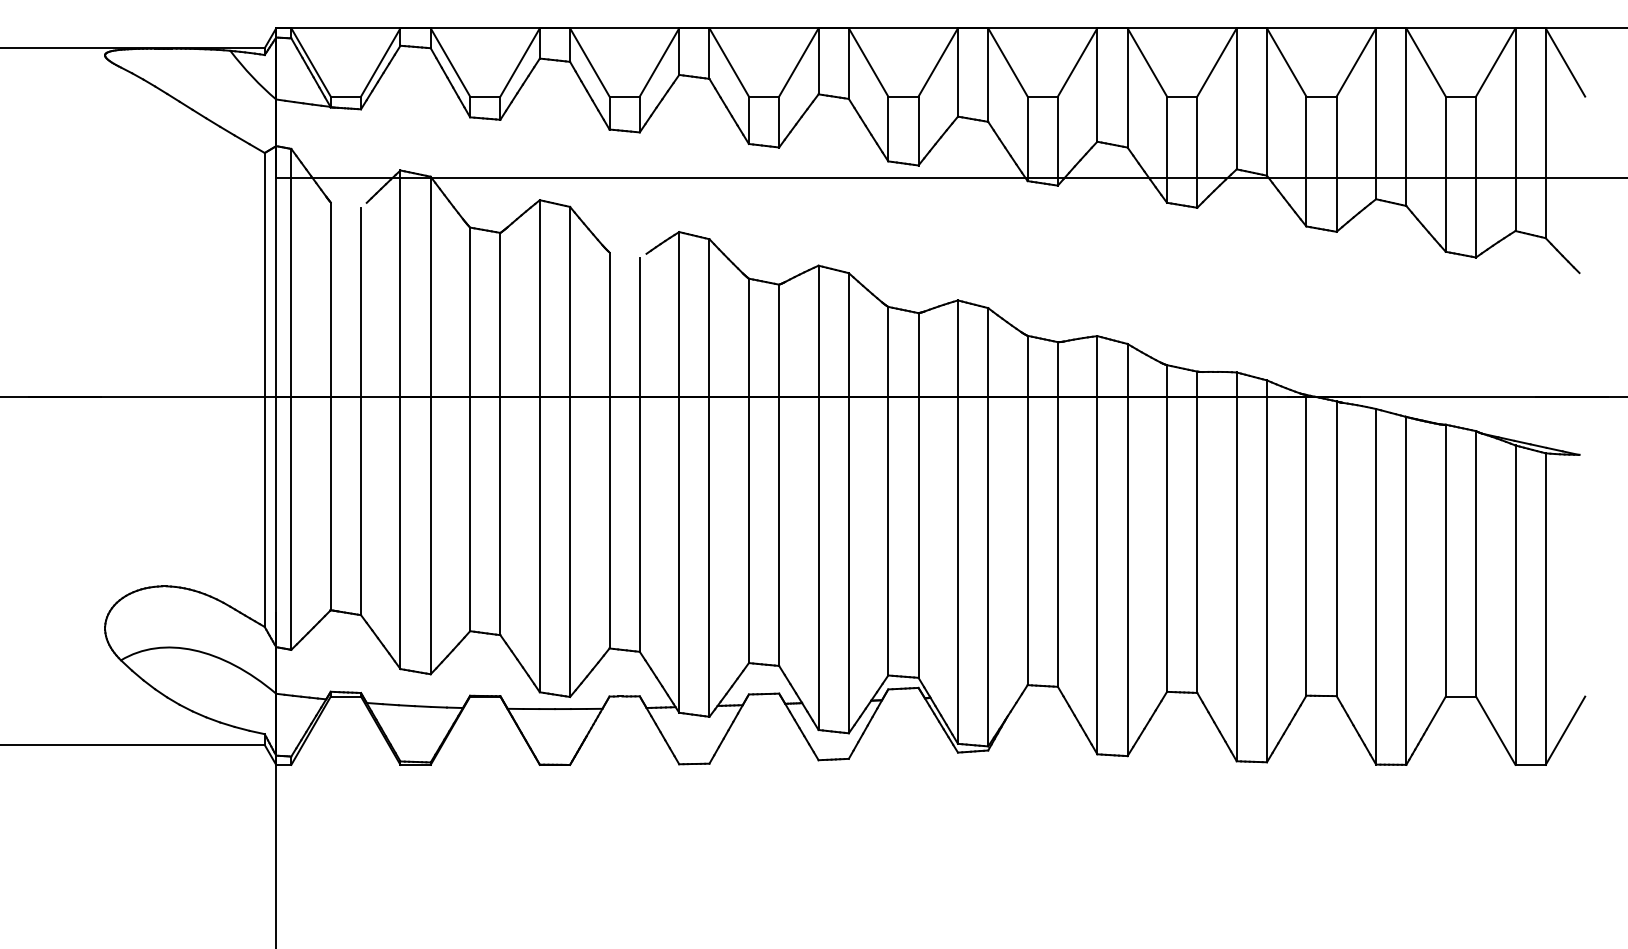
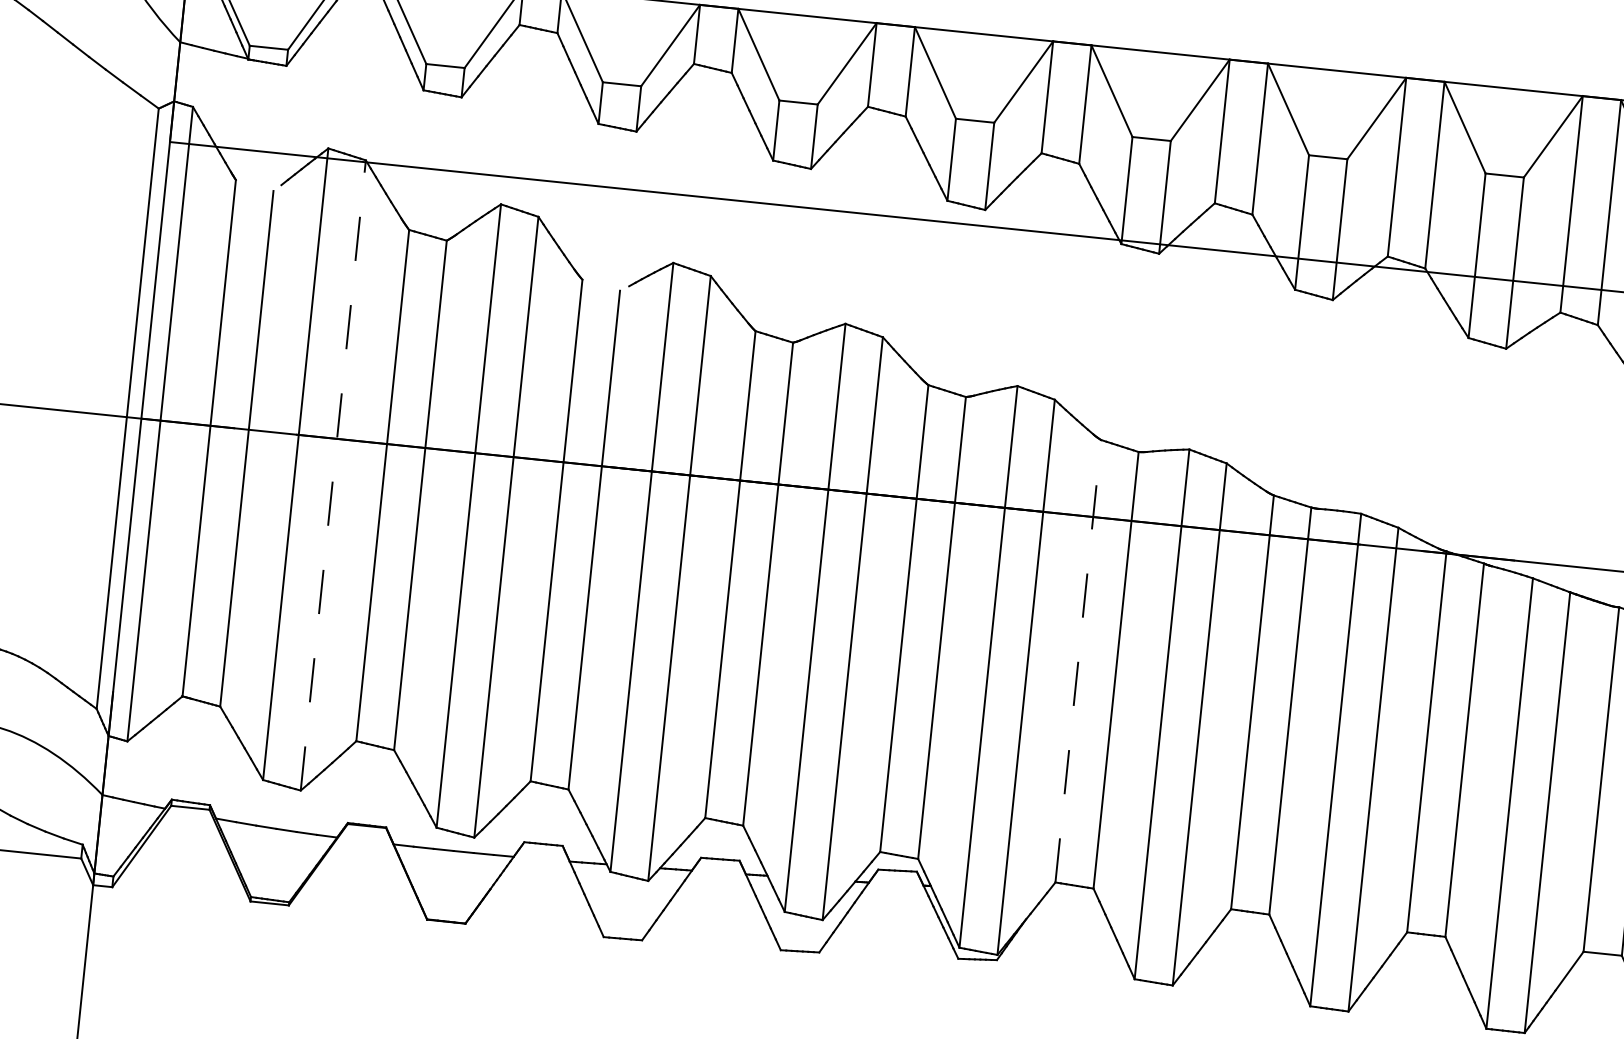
line: (430, 425) -> (333, 475), solid -> dashed
line: (1027, 510) -> (1078, 661), solid -> dashed

